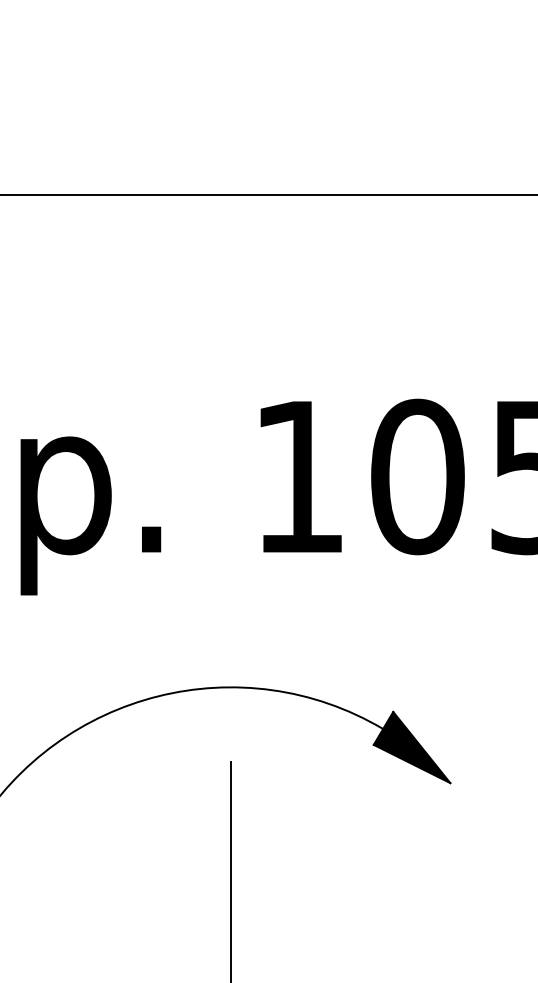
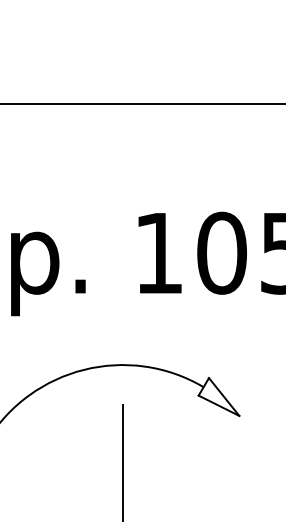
fill: (411, 746) -> (218, 396), removed

